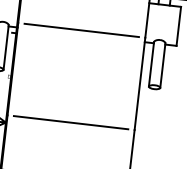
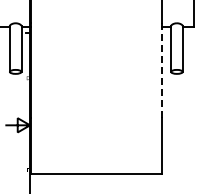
line: (81, 30) -> (96, 22), removed
line: (139, 84) -> (161, 70), solid -> dashed
line: (71, 122) -> (96, 117), removed

